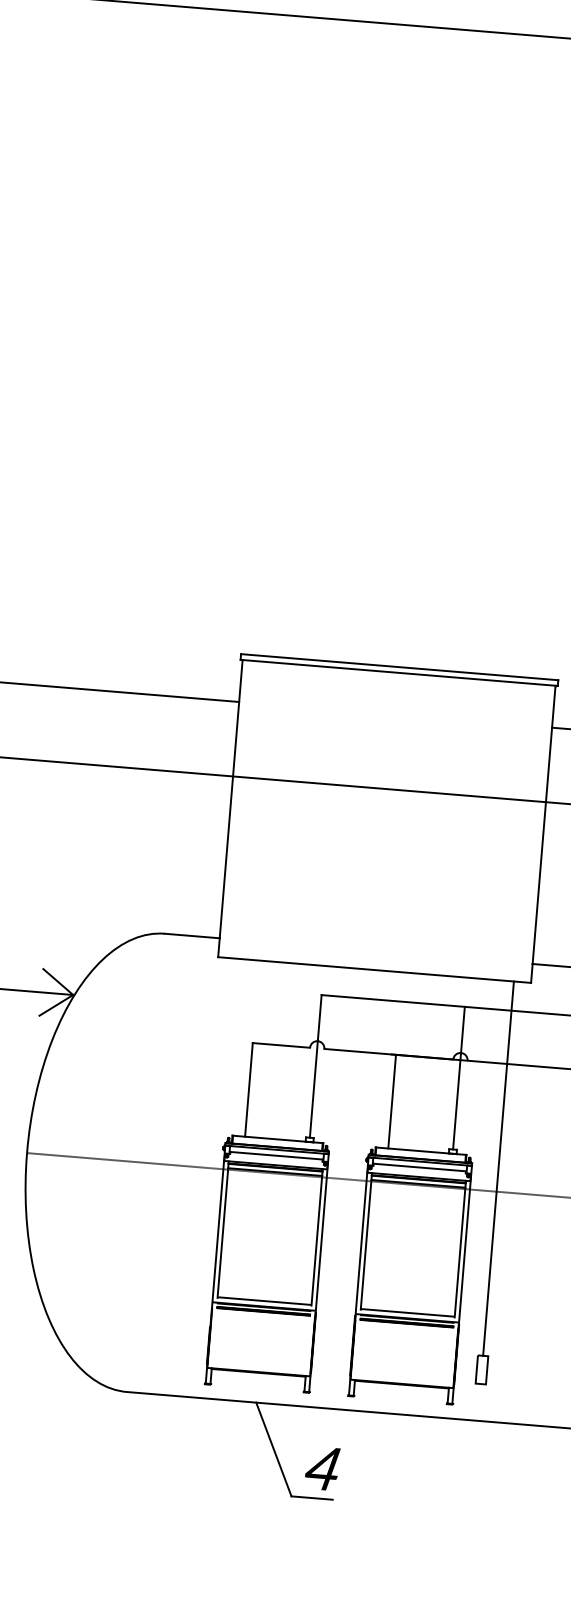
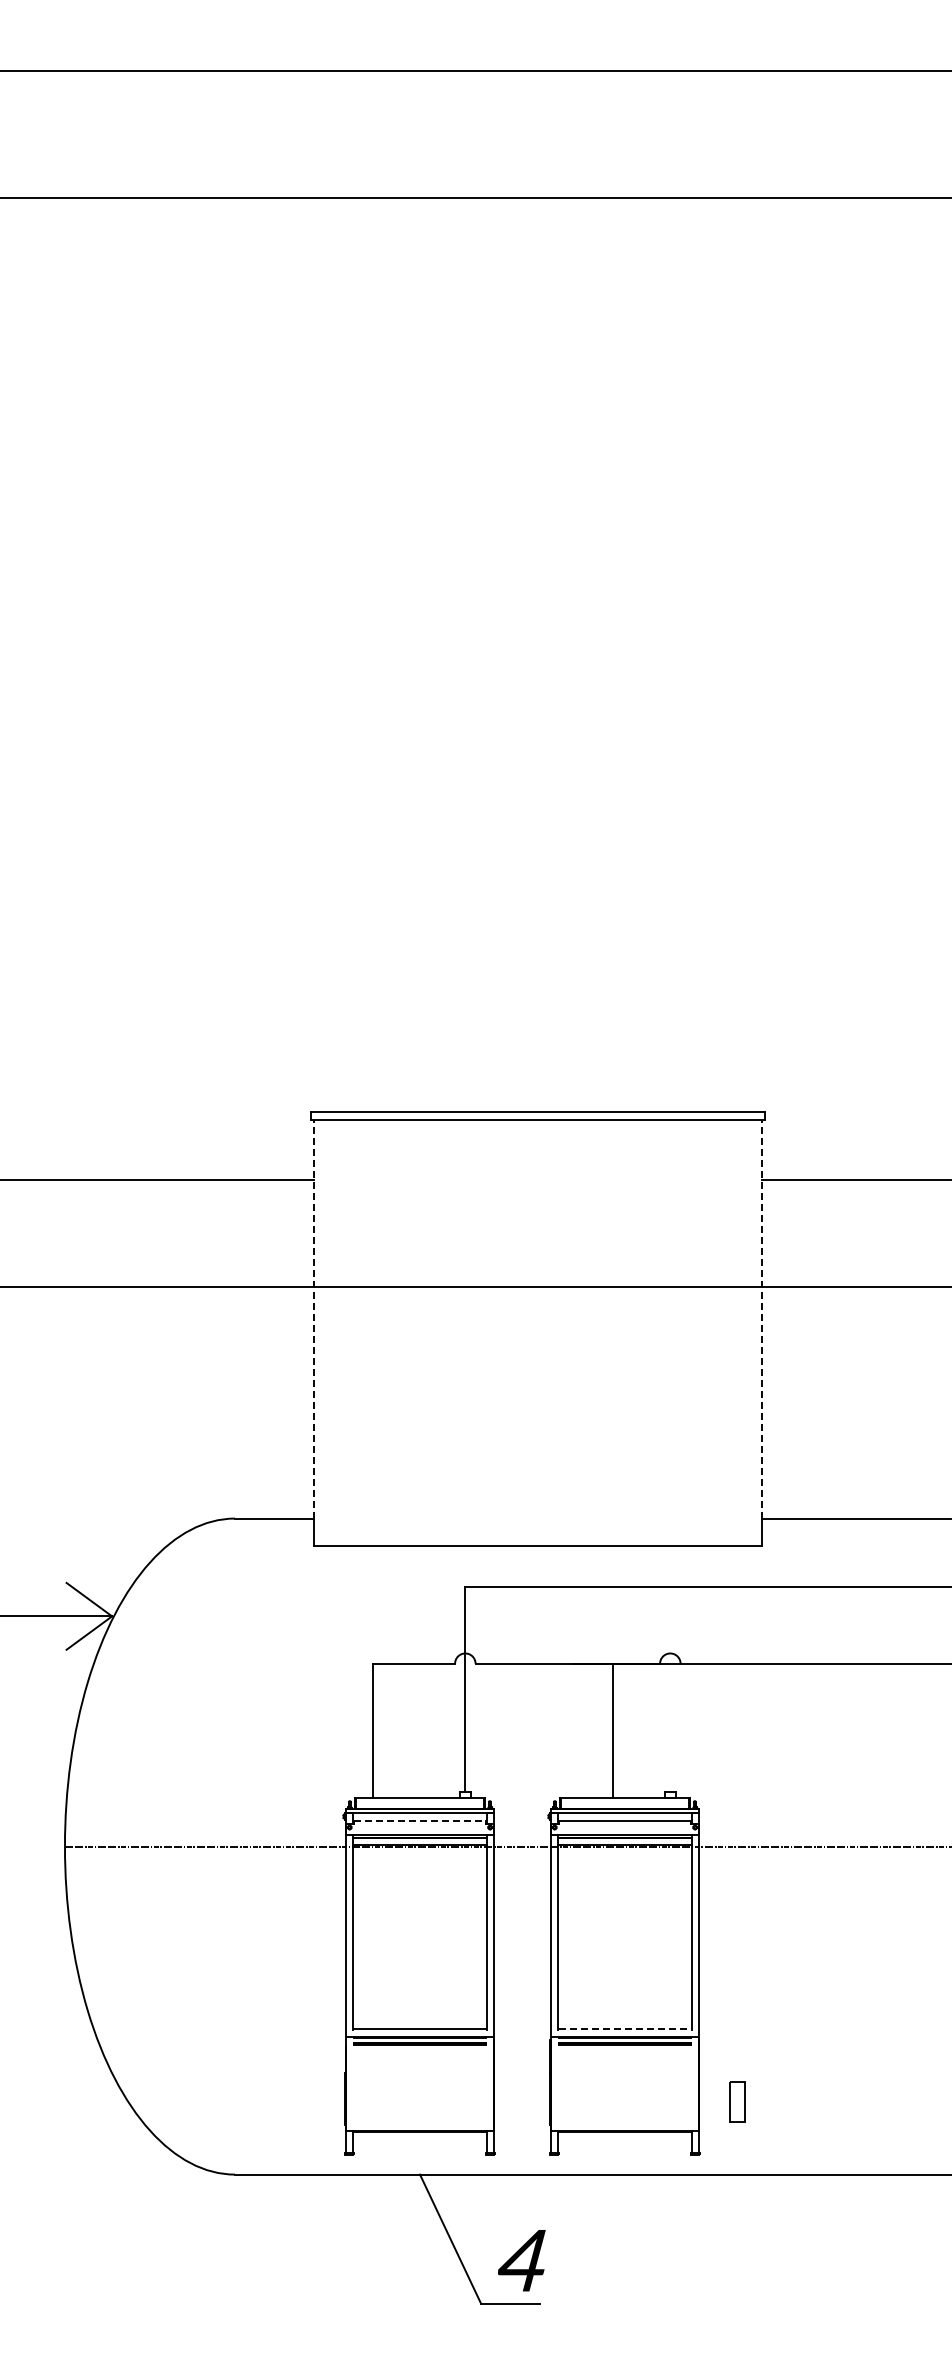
line: (231, 798) -> (313, 1318), solid -> dashed
line: (543, 824) -> (761, 1318), solid -> dashed
line: (459, 1078) -> (670, 1689), removed
line: (392, 1101) -> (613, 1730), moved
line: (276, 1156) -> (420, 1821), solid -> dashed
line: (498, 1168) -> (737, 1813), removed
line: (408, 1313) -> (625, 2029), solid -> dashed

